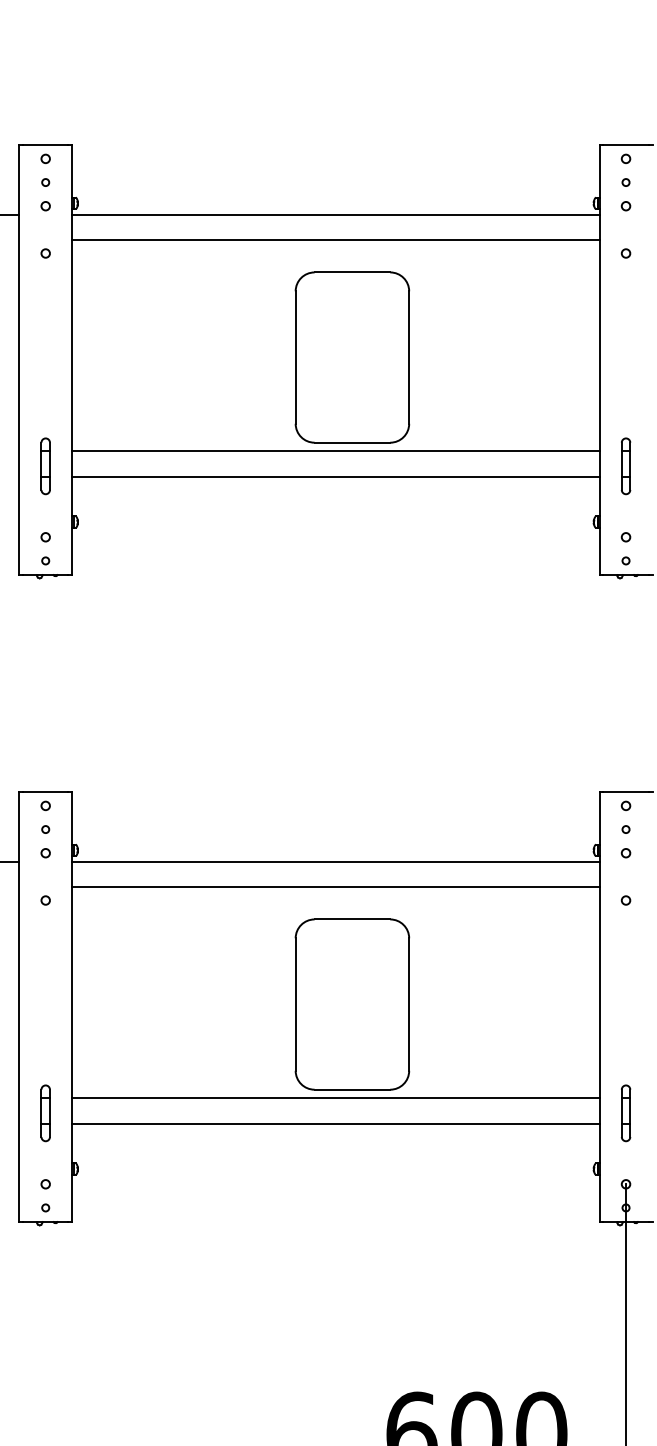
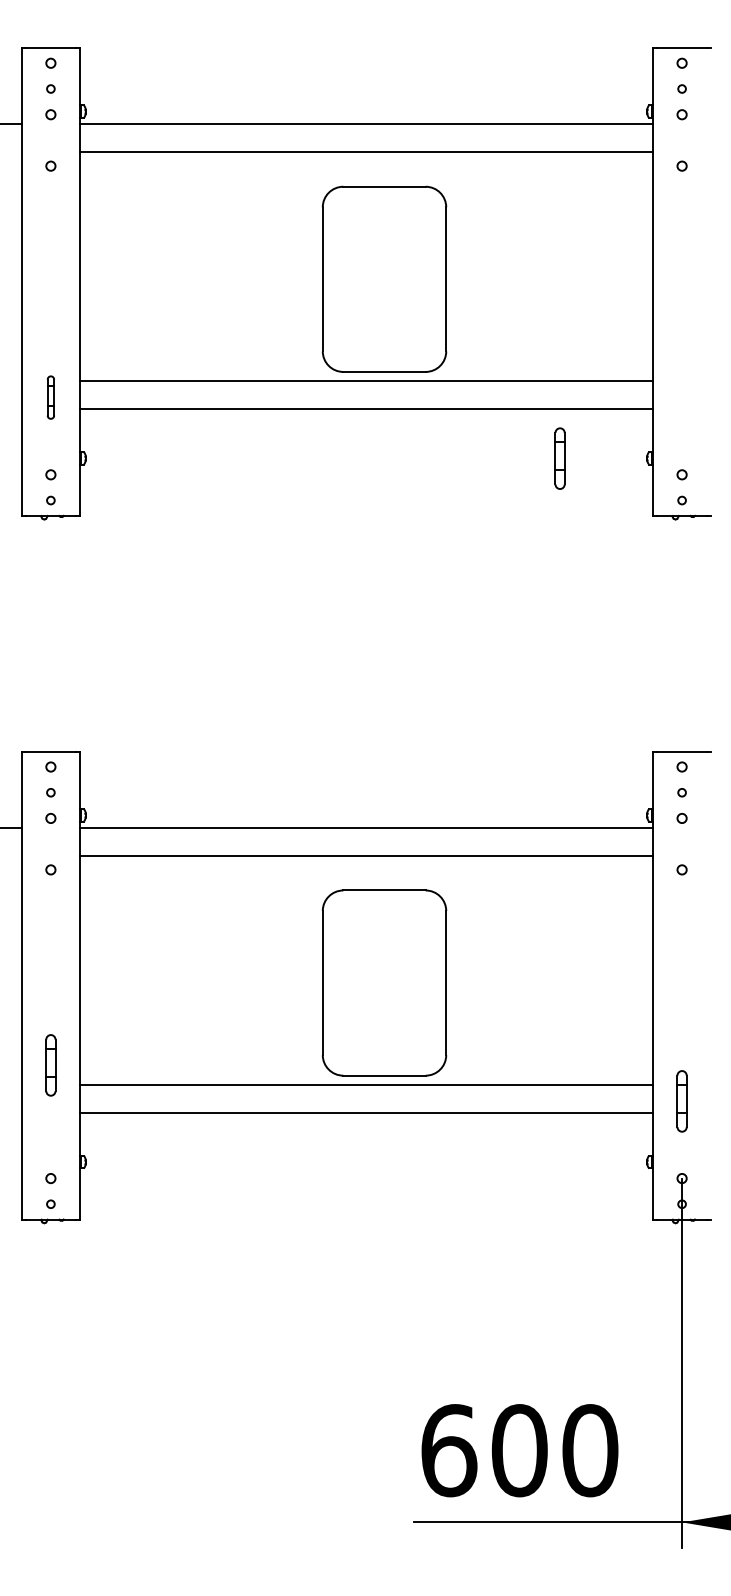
part: (45, 466) -> (50, 397), size x0.7
part: (625, 466) -> (559, 458), moved
part: (45, 1113) -> (50, 1065), moved

